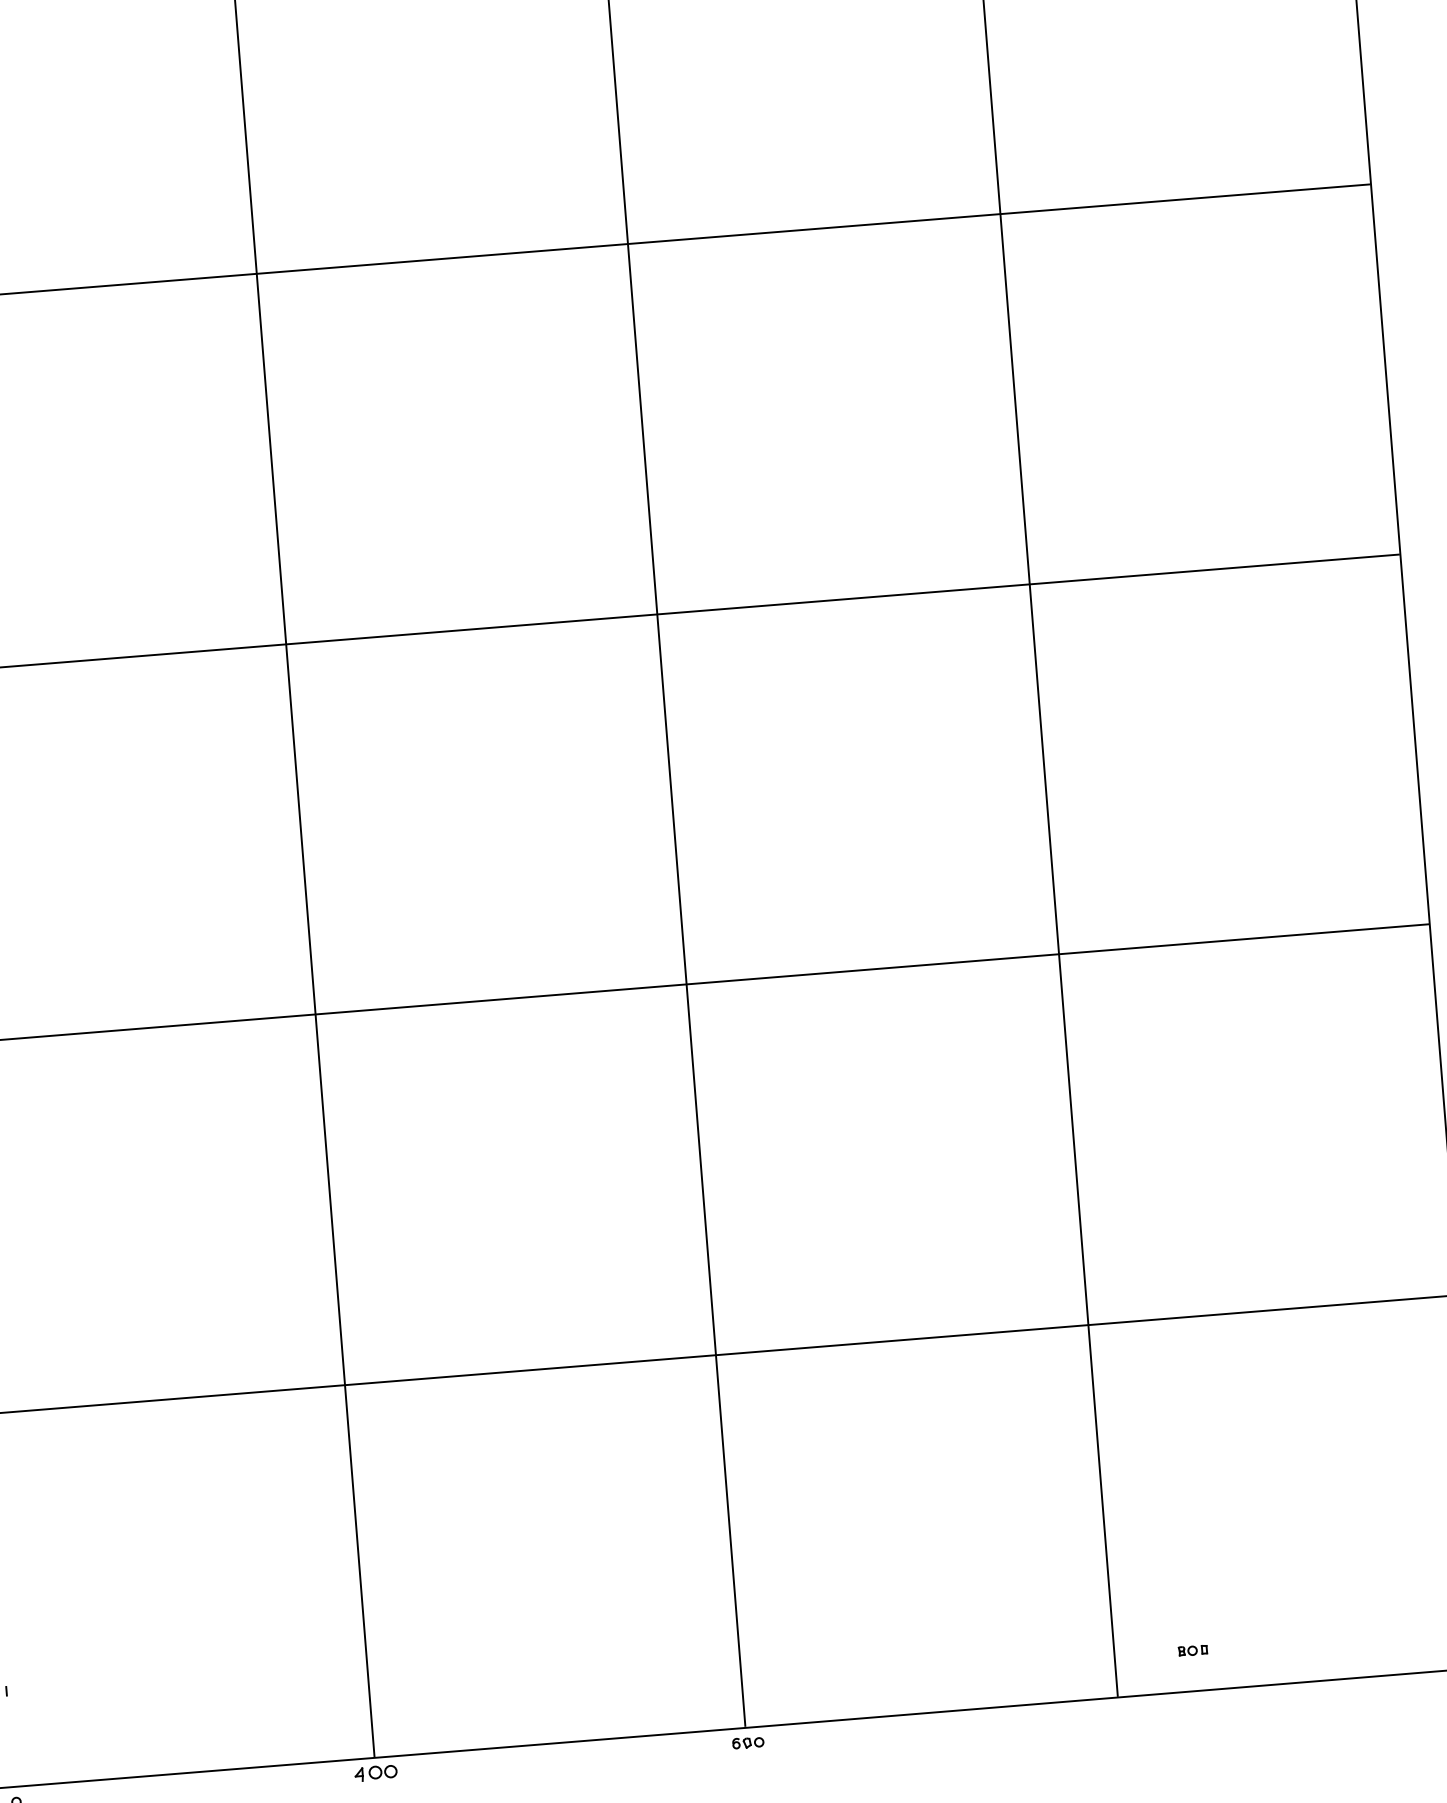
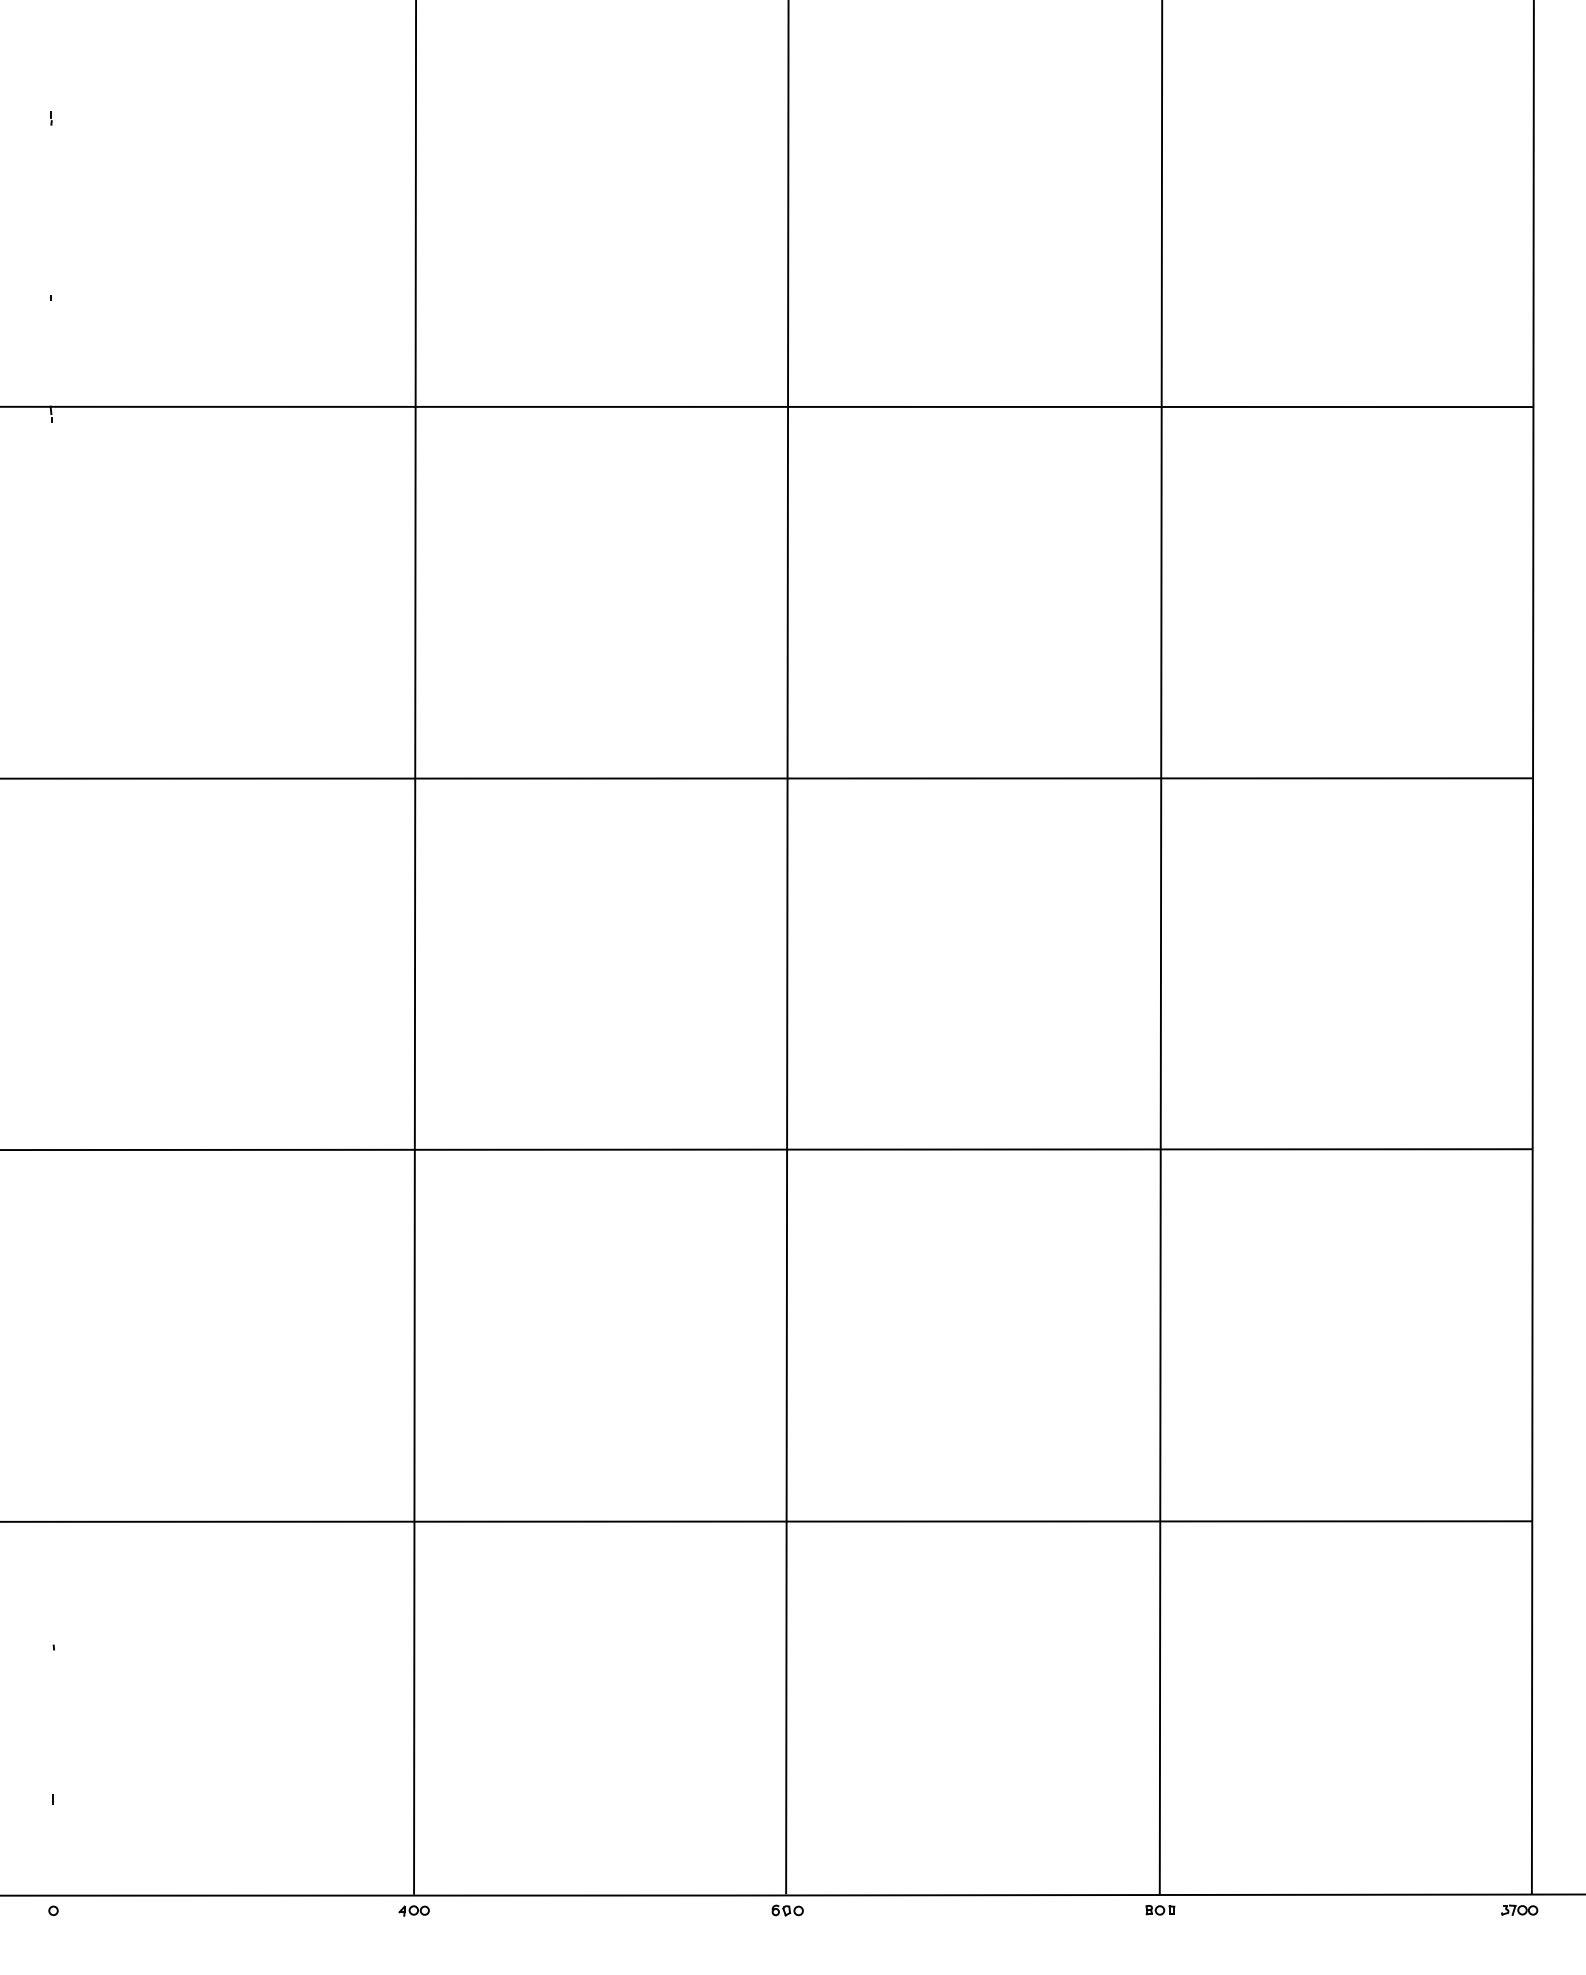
part: (1193, 1650) -> (1160, 1910), moved
part: (375, 1772) -> (413, 1910), size x0.71

